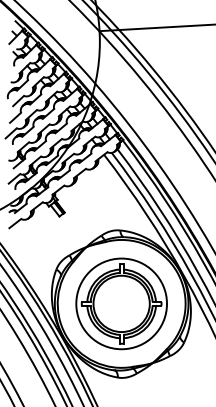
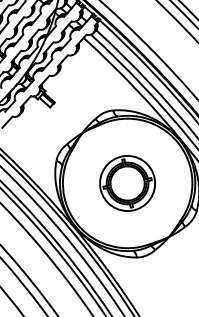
part: (121, 303) -> (127, 183), size x0.6

